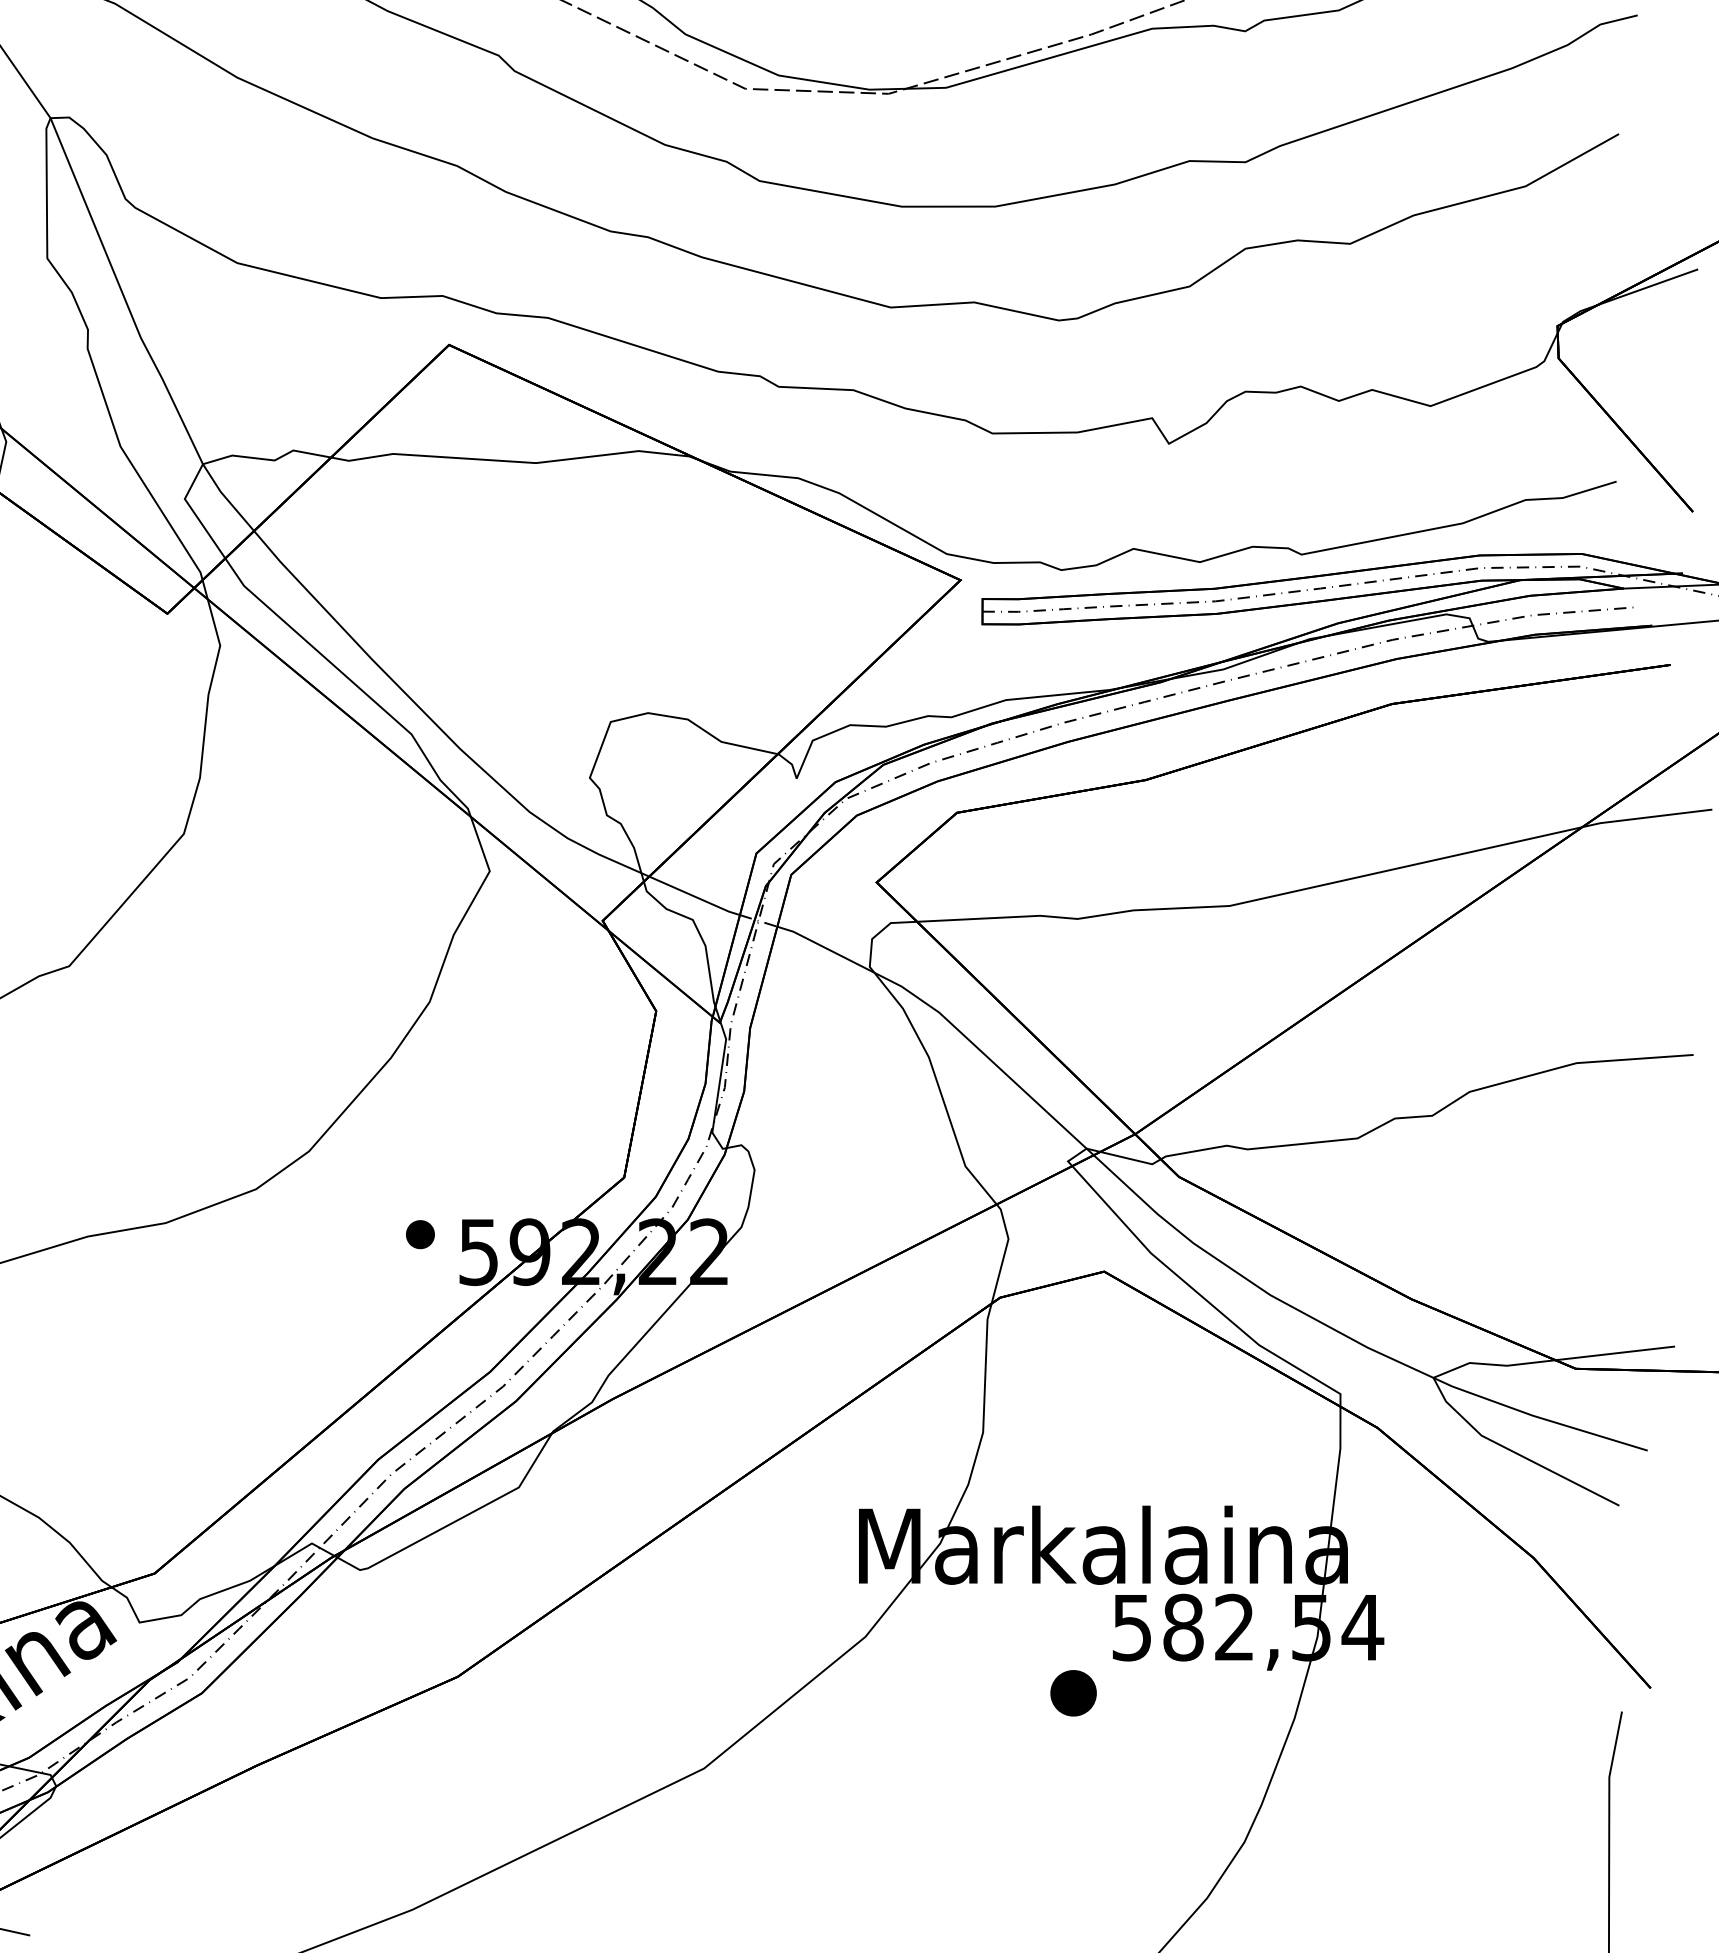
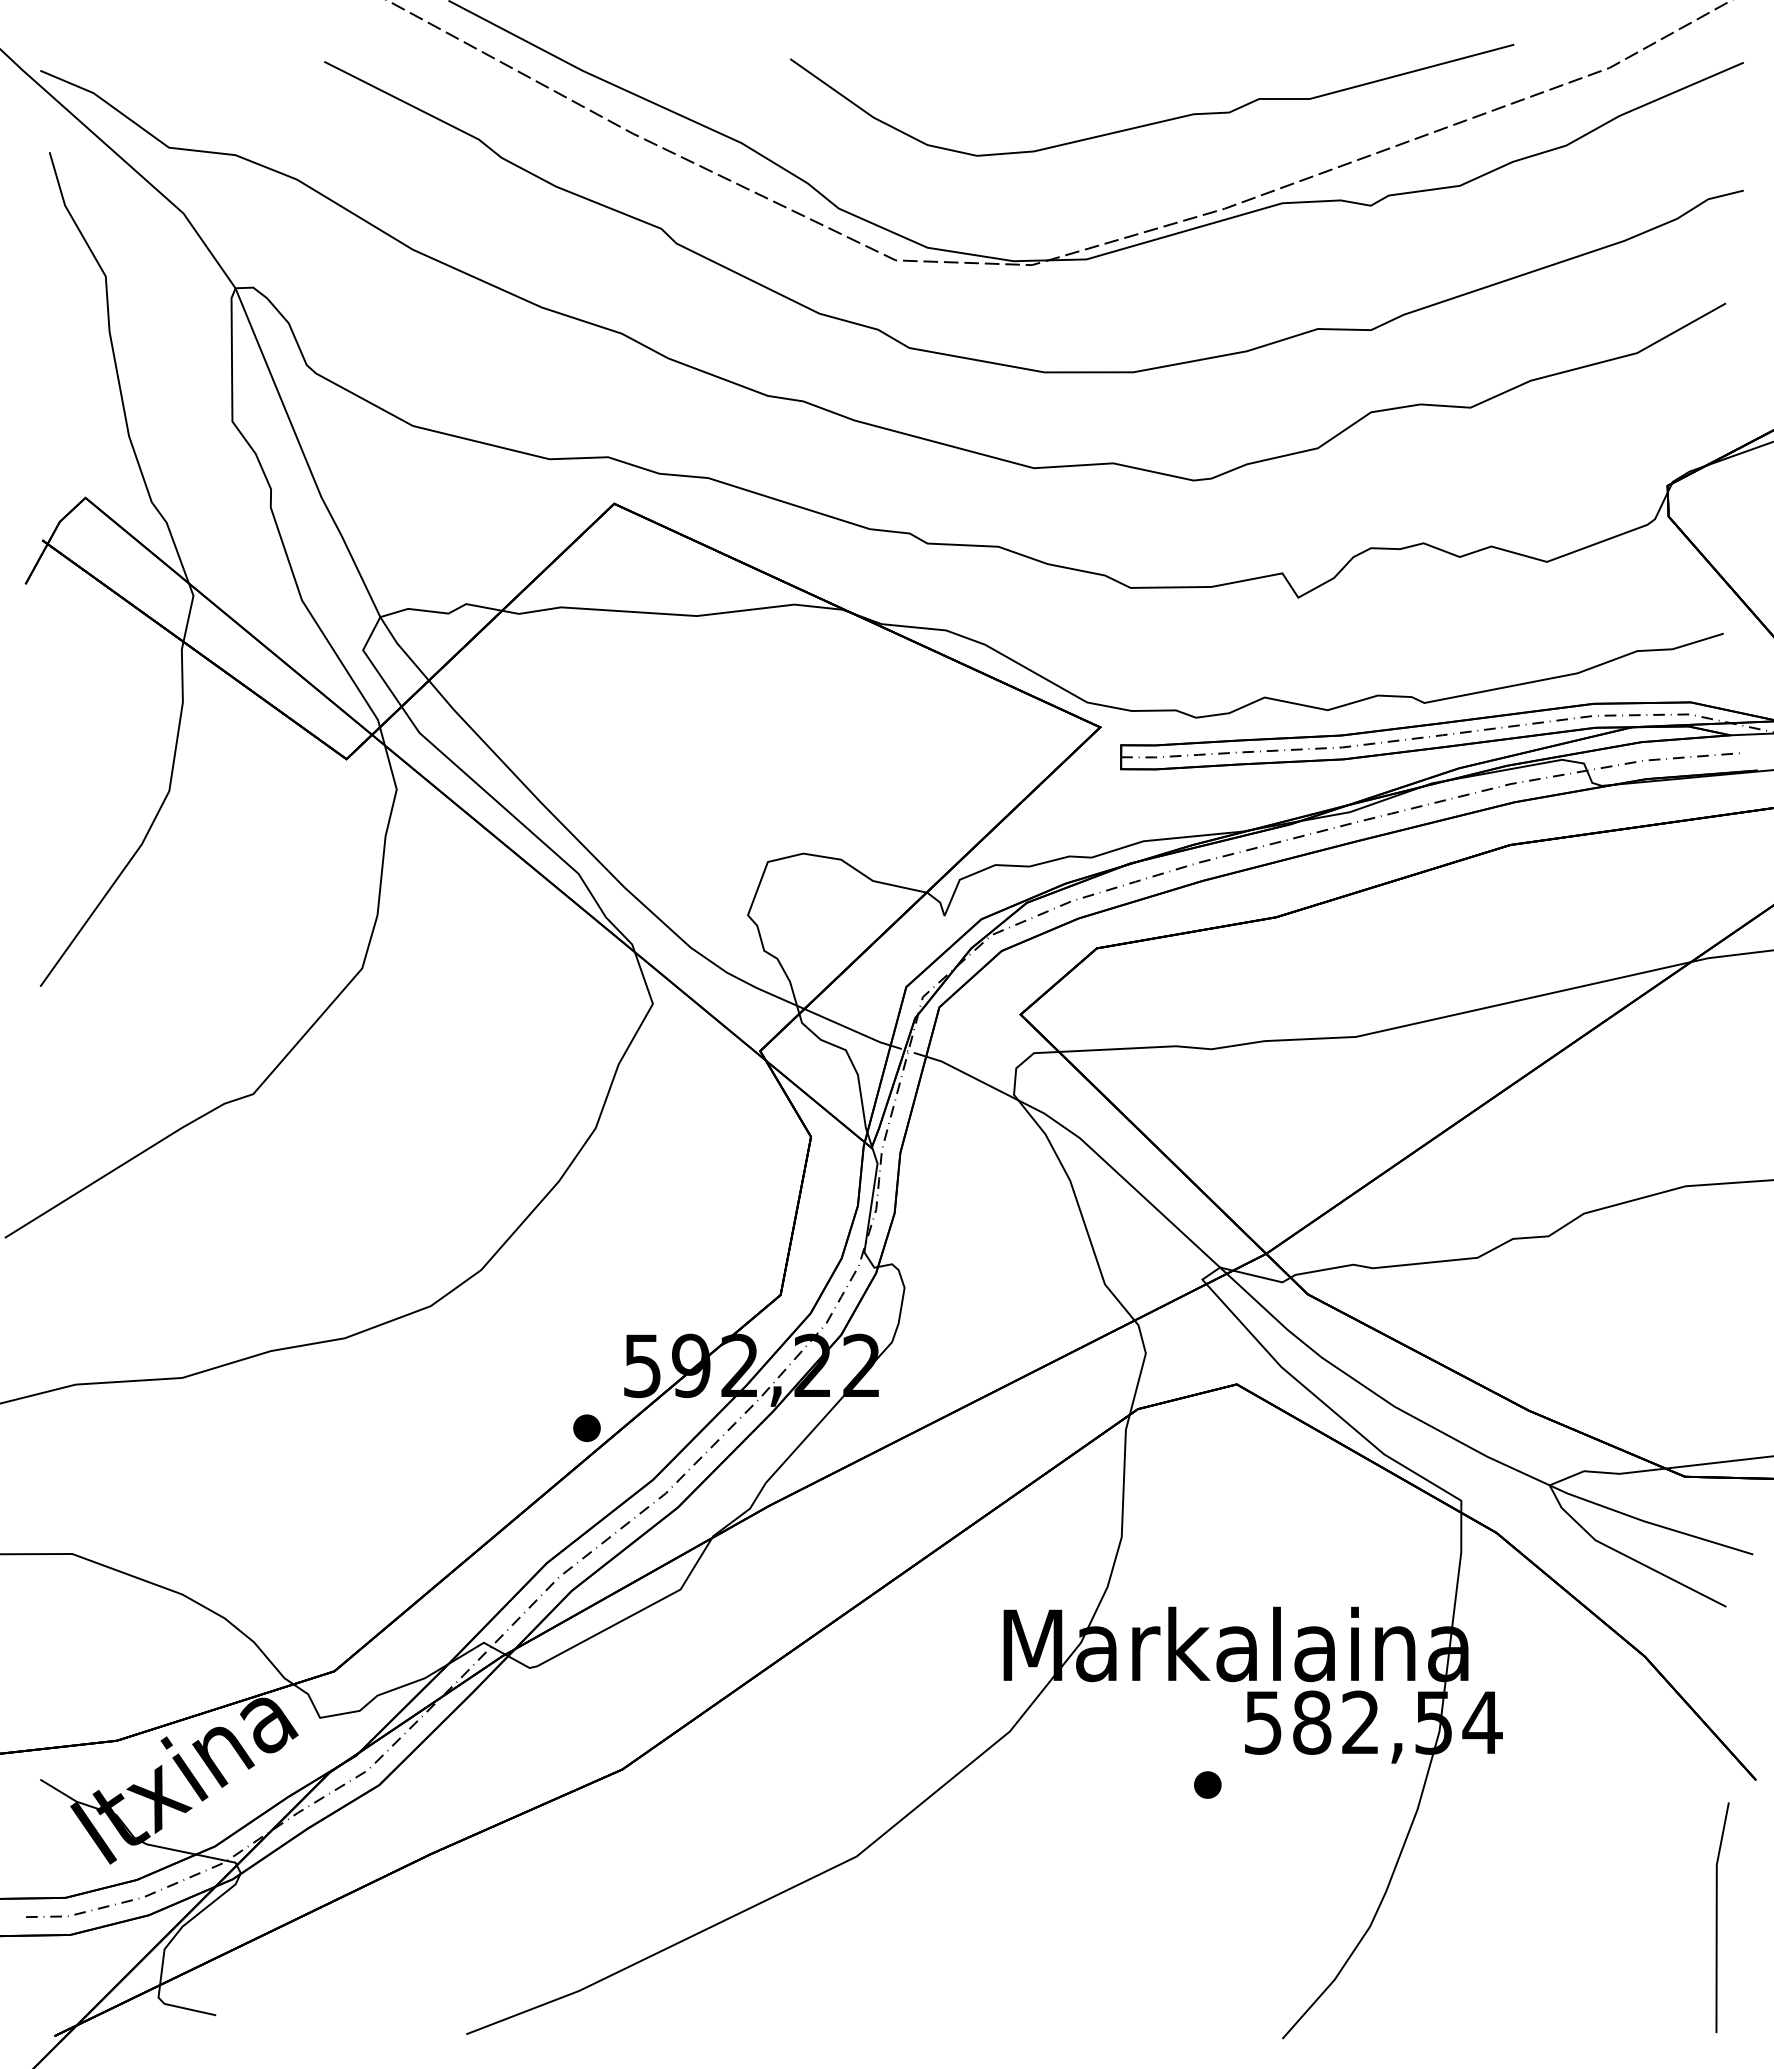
part: (419, 1233) -> (586, 1427), moved
part: (1073, 1692) -> (1207, 1784), size x0.62

